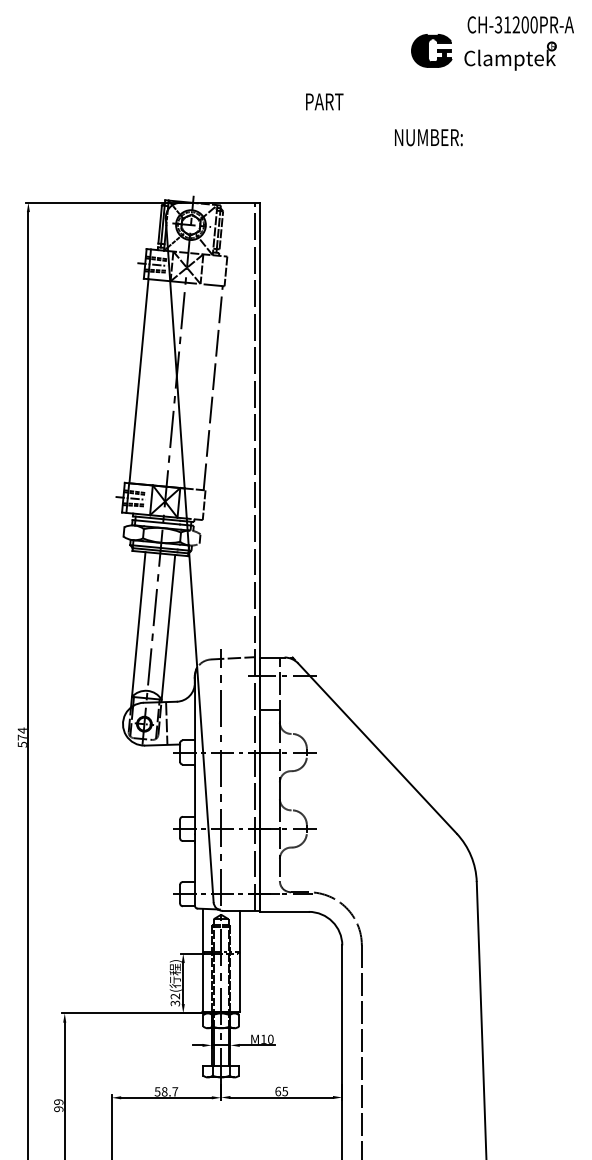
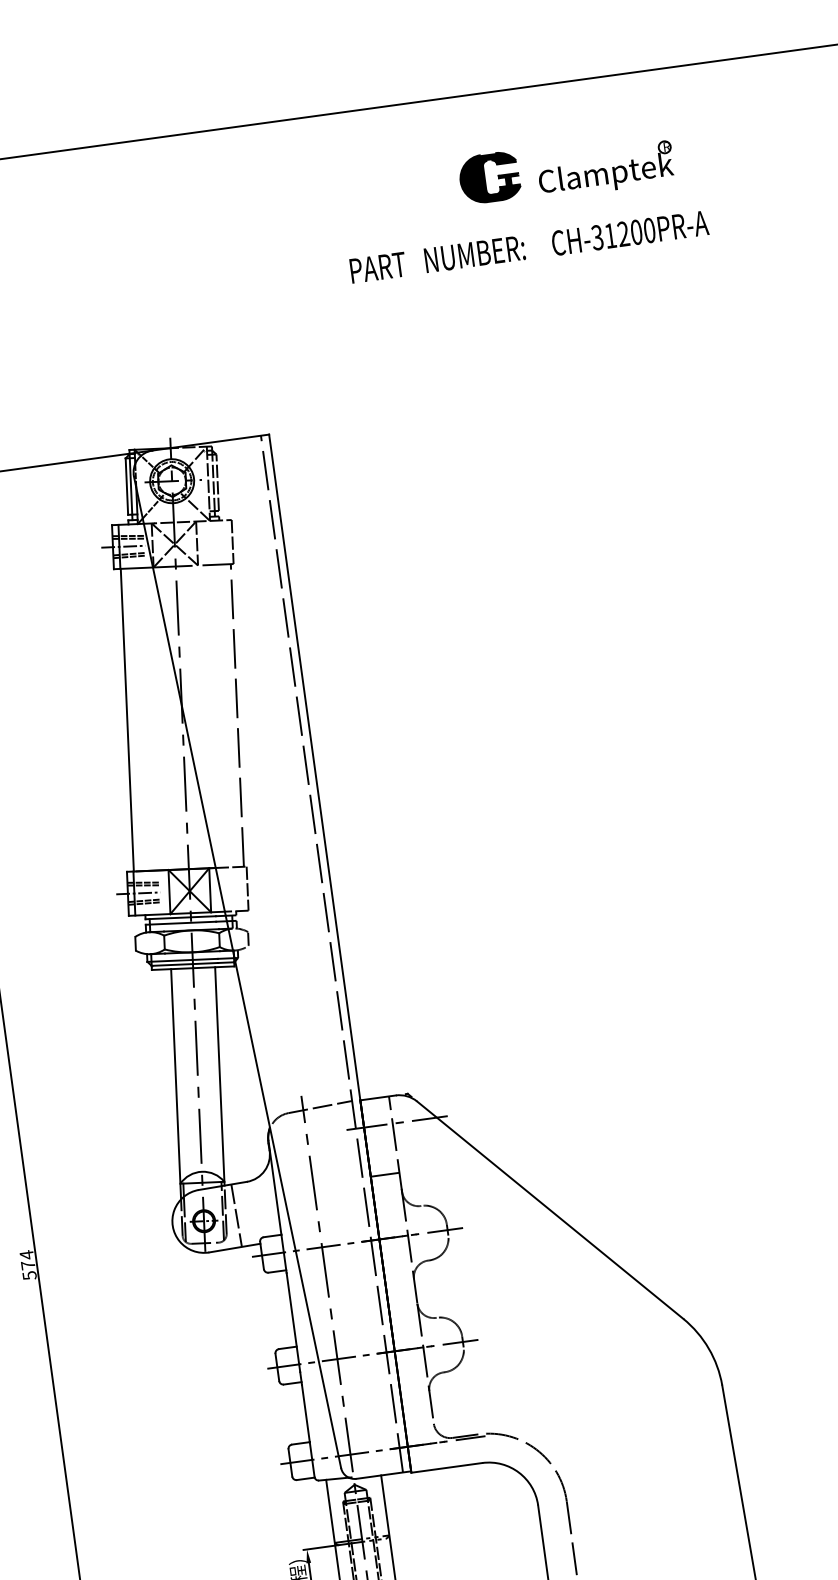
text: (520, 24) -> (629, 232), moved
text: (324, 101) -> (377, 267), moved
text: (428, 137) -> (474, 253), moved

